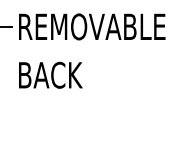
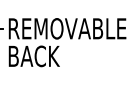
text: (50, 74) -> (34, 55), moved

